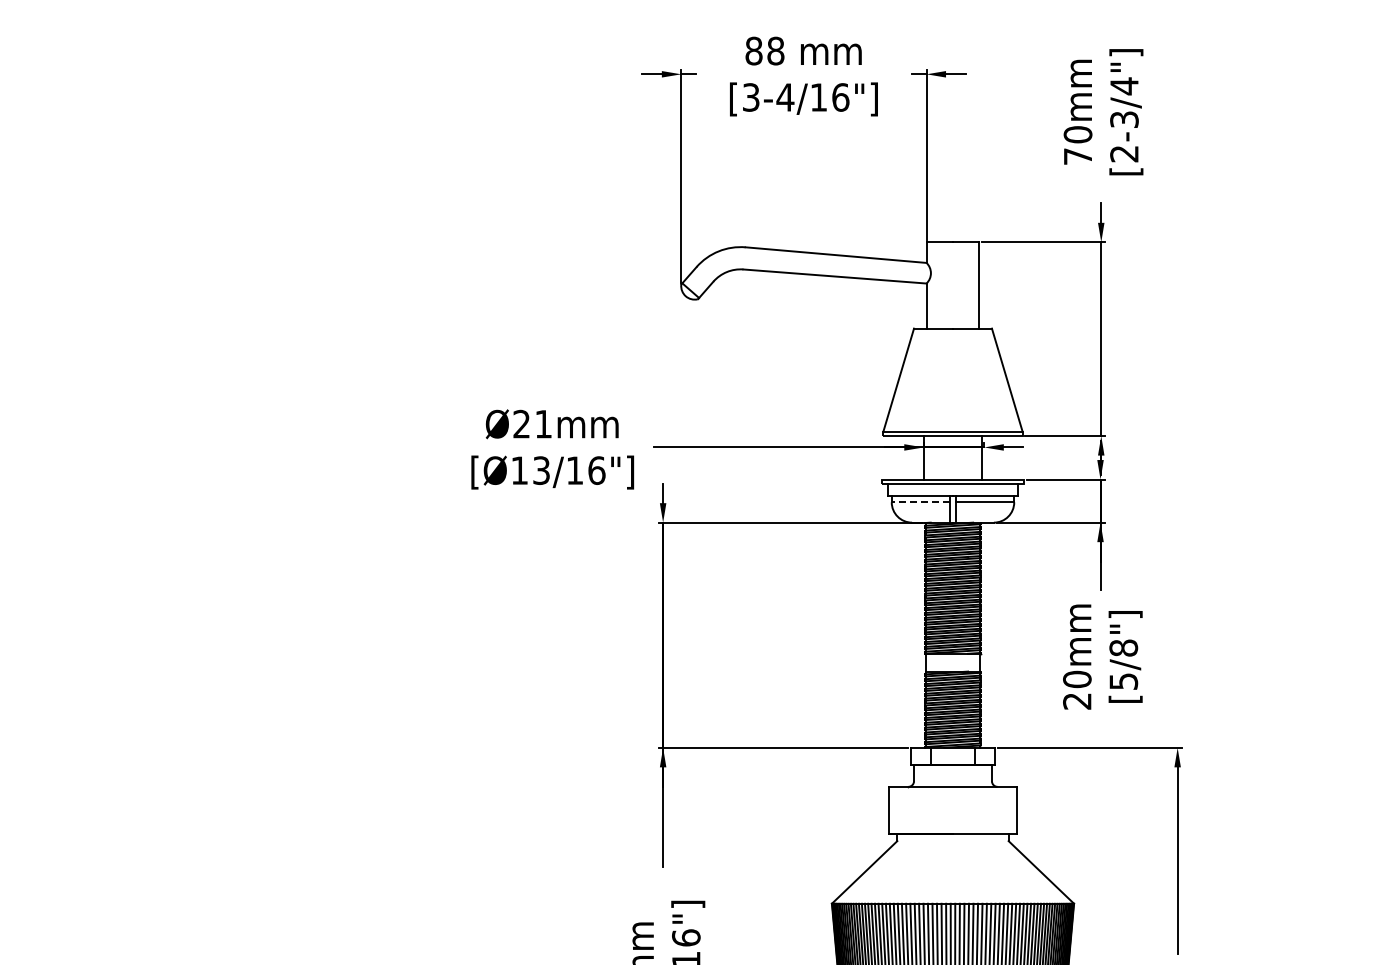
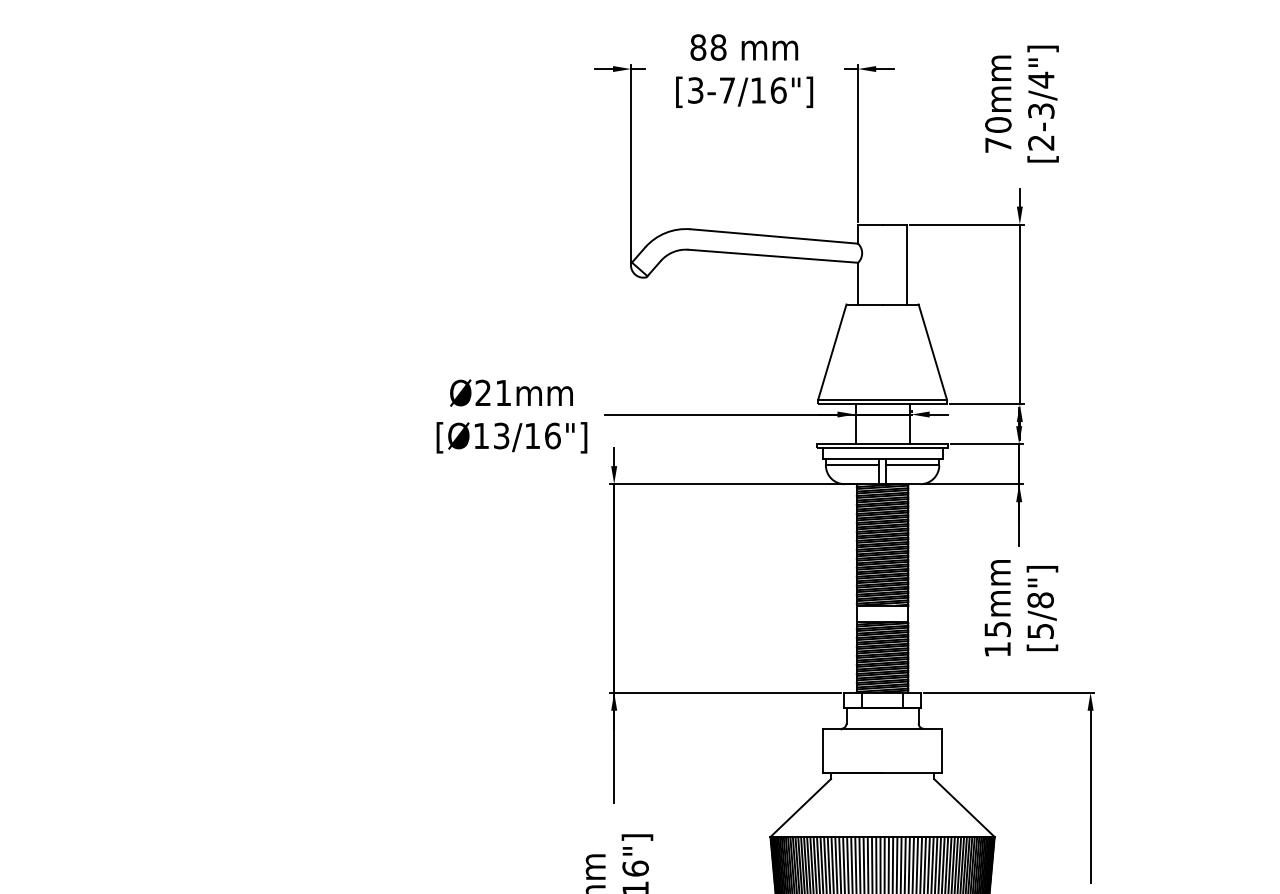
text: (785, 97) -> (727, 90), [3-4/16"] -> [3-7/16"]
line: (920, 502) -> (852, 465), dashed -> solid
text: (1077, 689) -> (997, 638), 20mm -> 15mm

